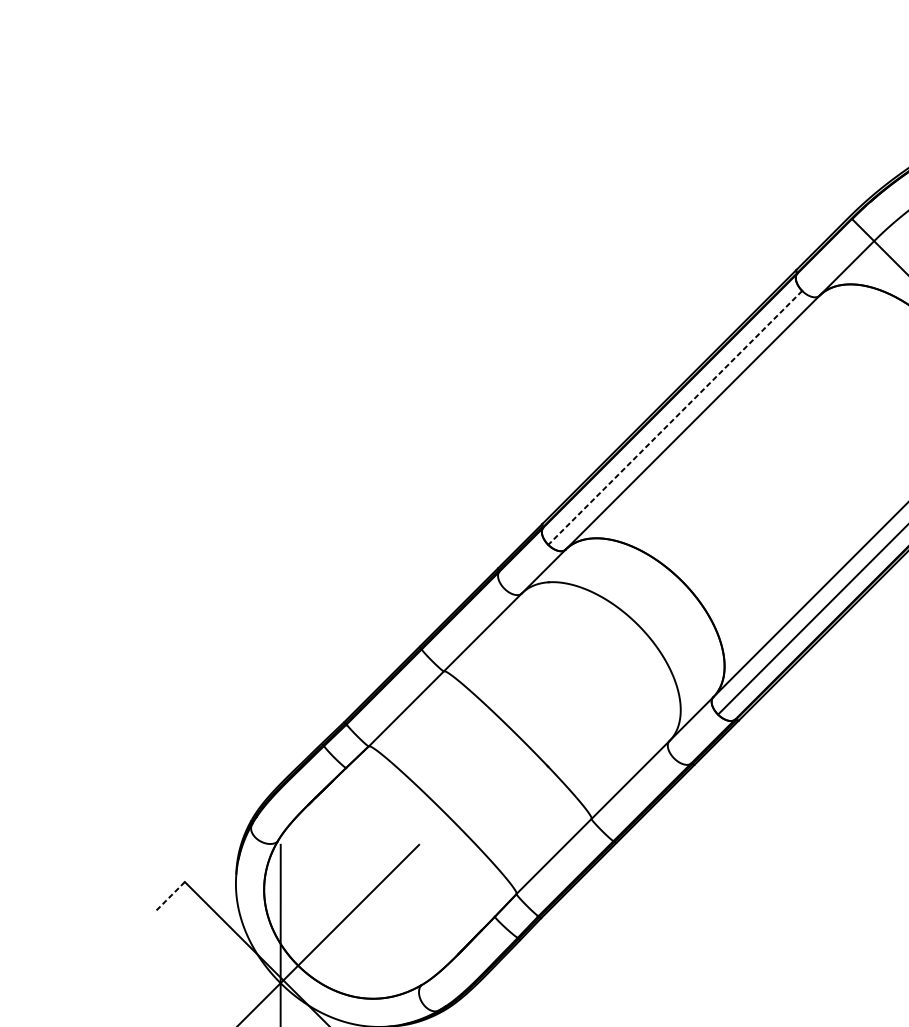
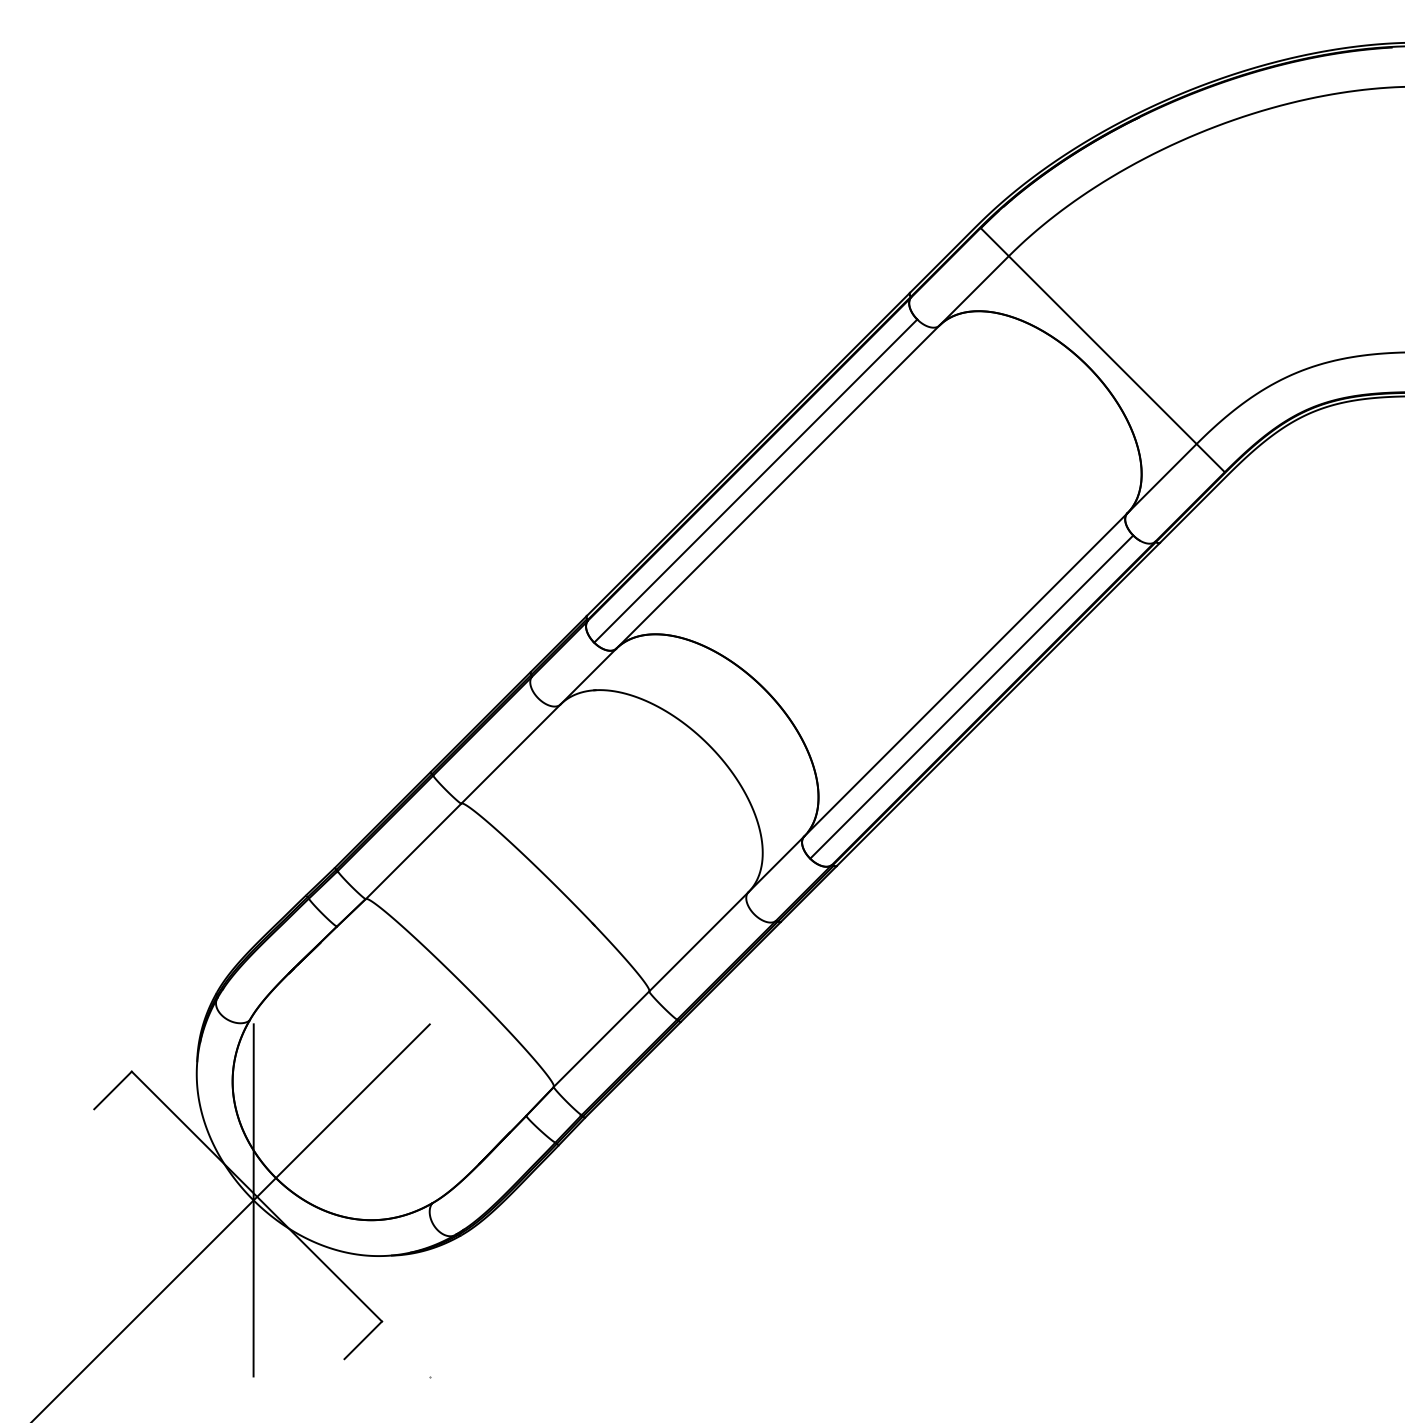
line: (675, 418) -> (755, 481), dashed -> solid
line: (170, 896) -> (113, 1090), dashed -> solid

